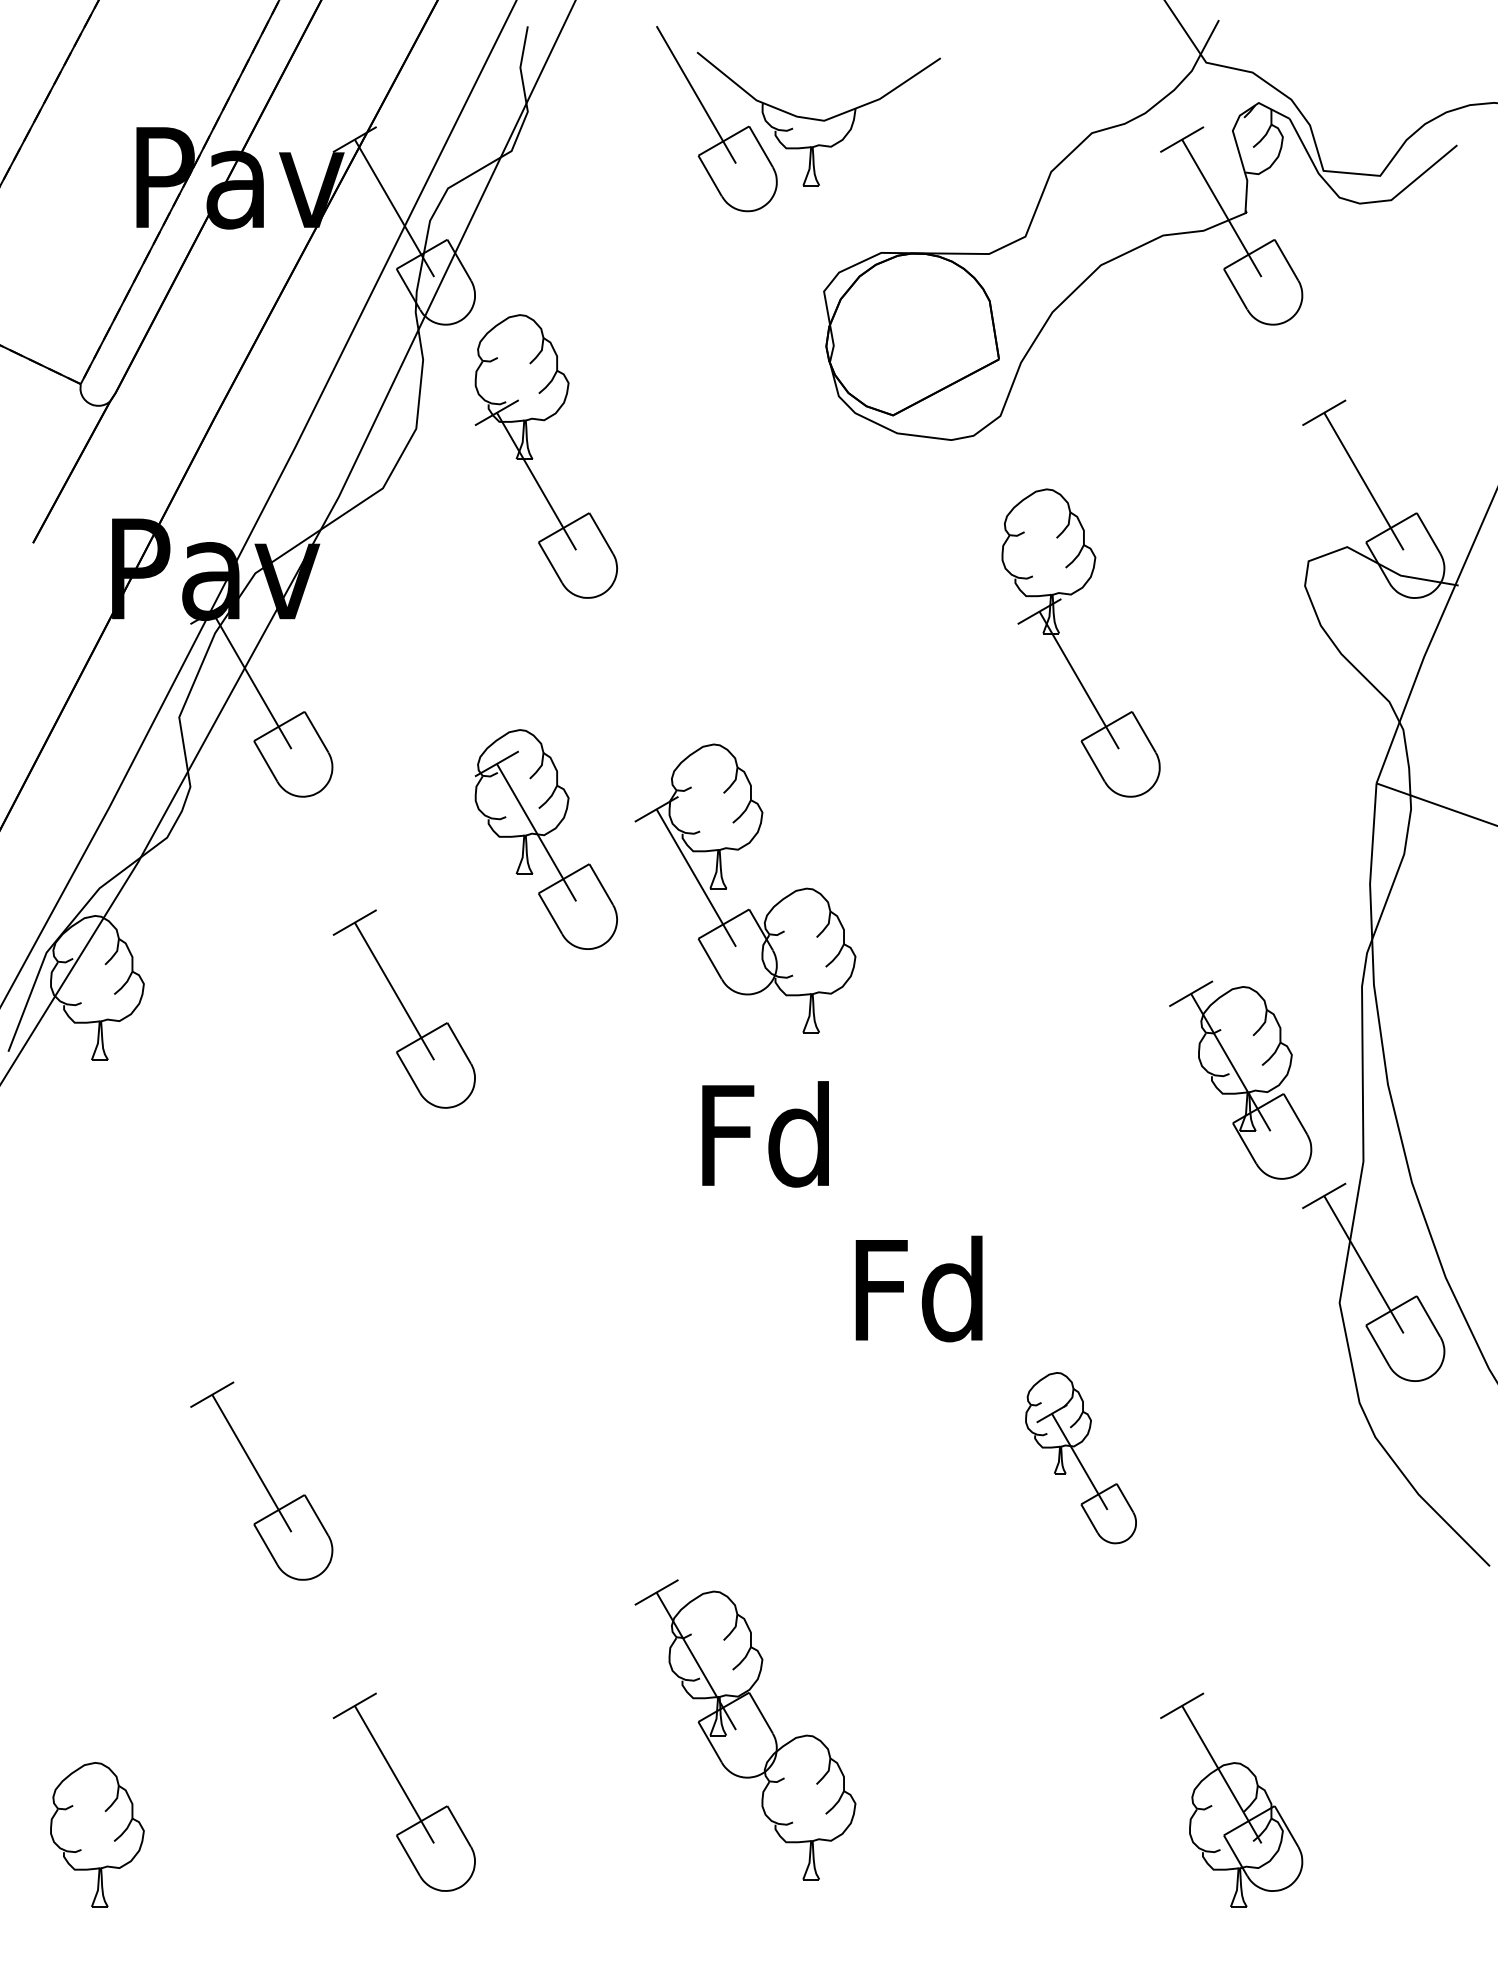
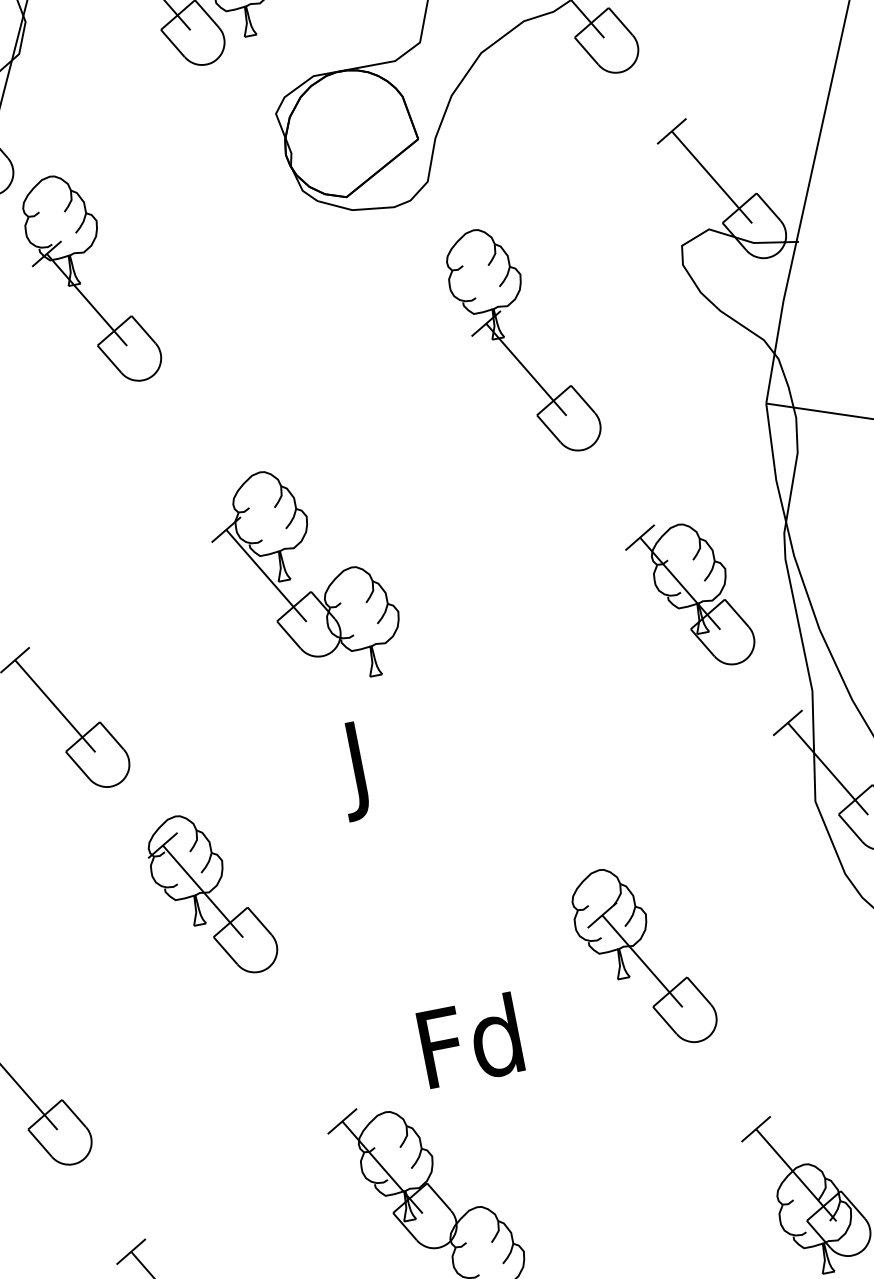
part: (545, 839) -> (210, 895), moved
part: (1240, 1079) -> (690, 595), moved
text: (765, 1147) -> (358, 769), Fd -> J
text: (918, 1288) -> (469, 1040), moved
part: (1080, 1457) -> (642, 956), size x1.43

